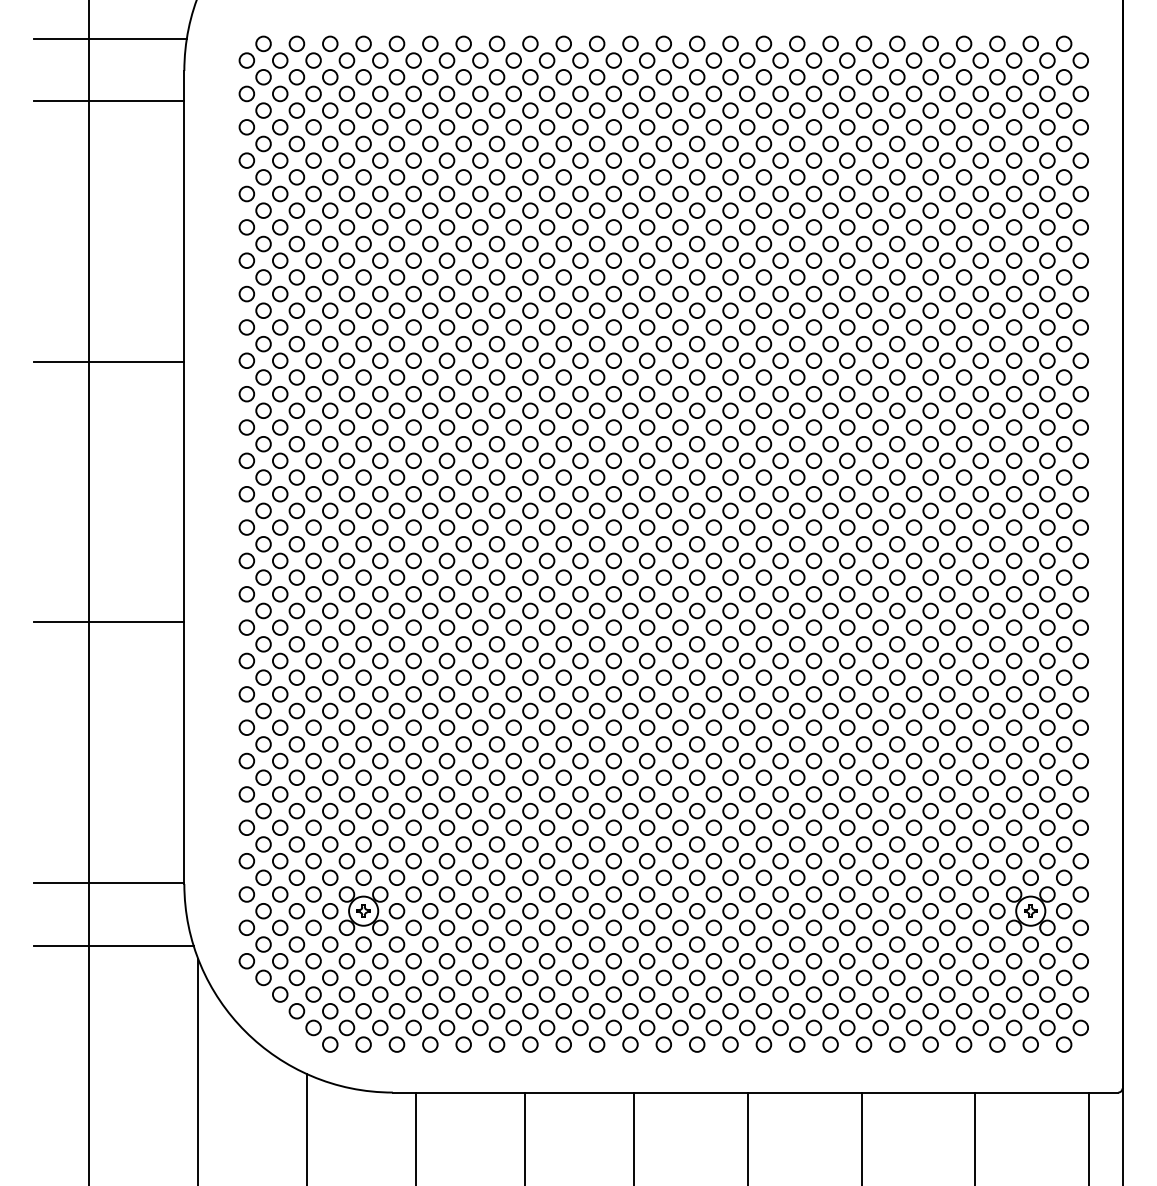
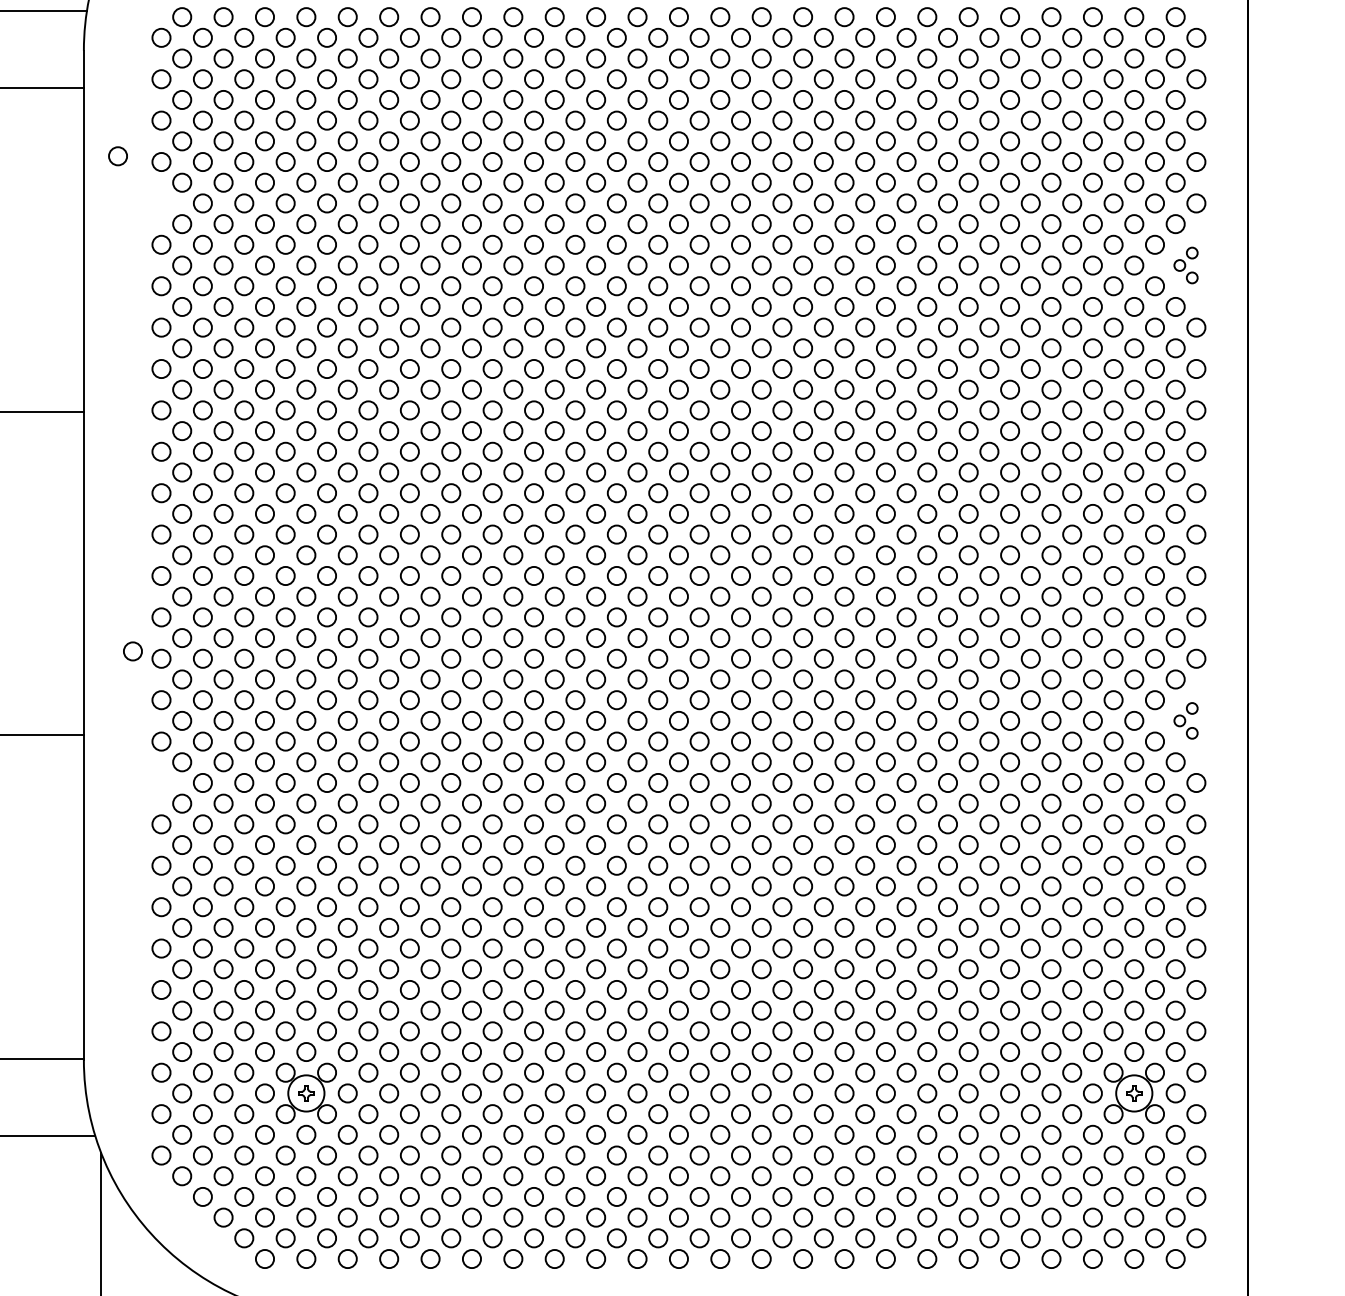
circle: (246, 193) -> (117, 155), moved
part: (1072, 243) -> (1186, 264), size x0.6
part: (1072, 610) -> (1186, 720), size x0.6
circle: (246, 660) -> (132, 650), moved

